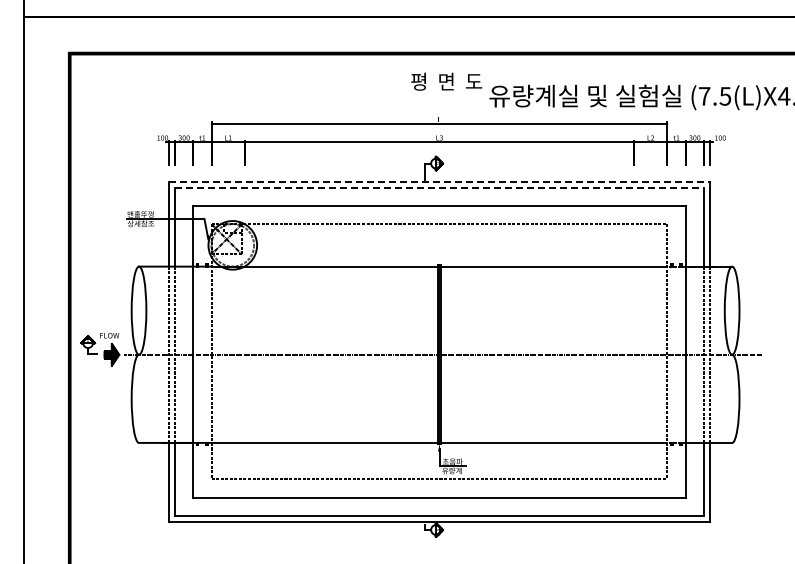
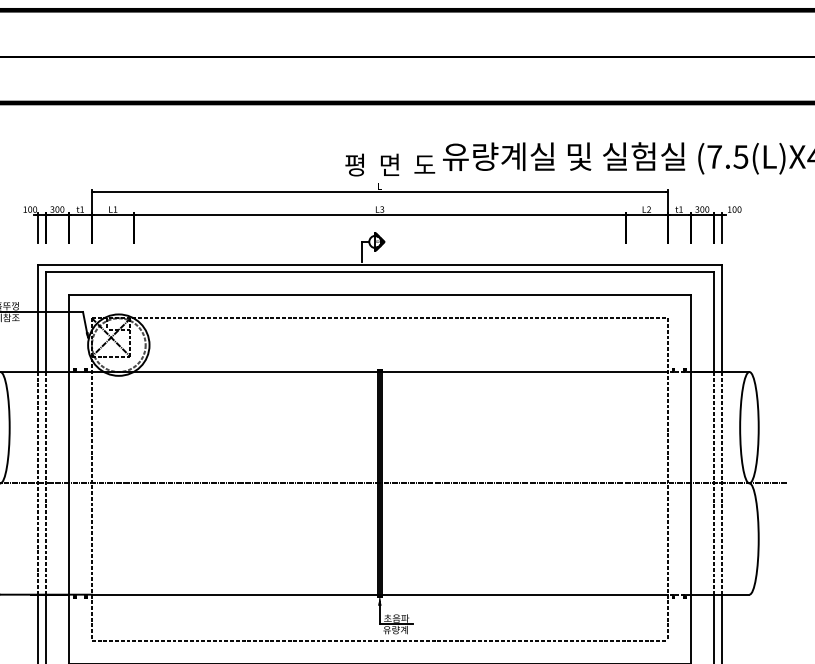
text: (446, 81) -> (389, 164), moved
line: (439, 181) -> (379, 264), dashed -> solid
line: (439, 187) -> (379, 272), dashed -> solid

